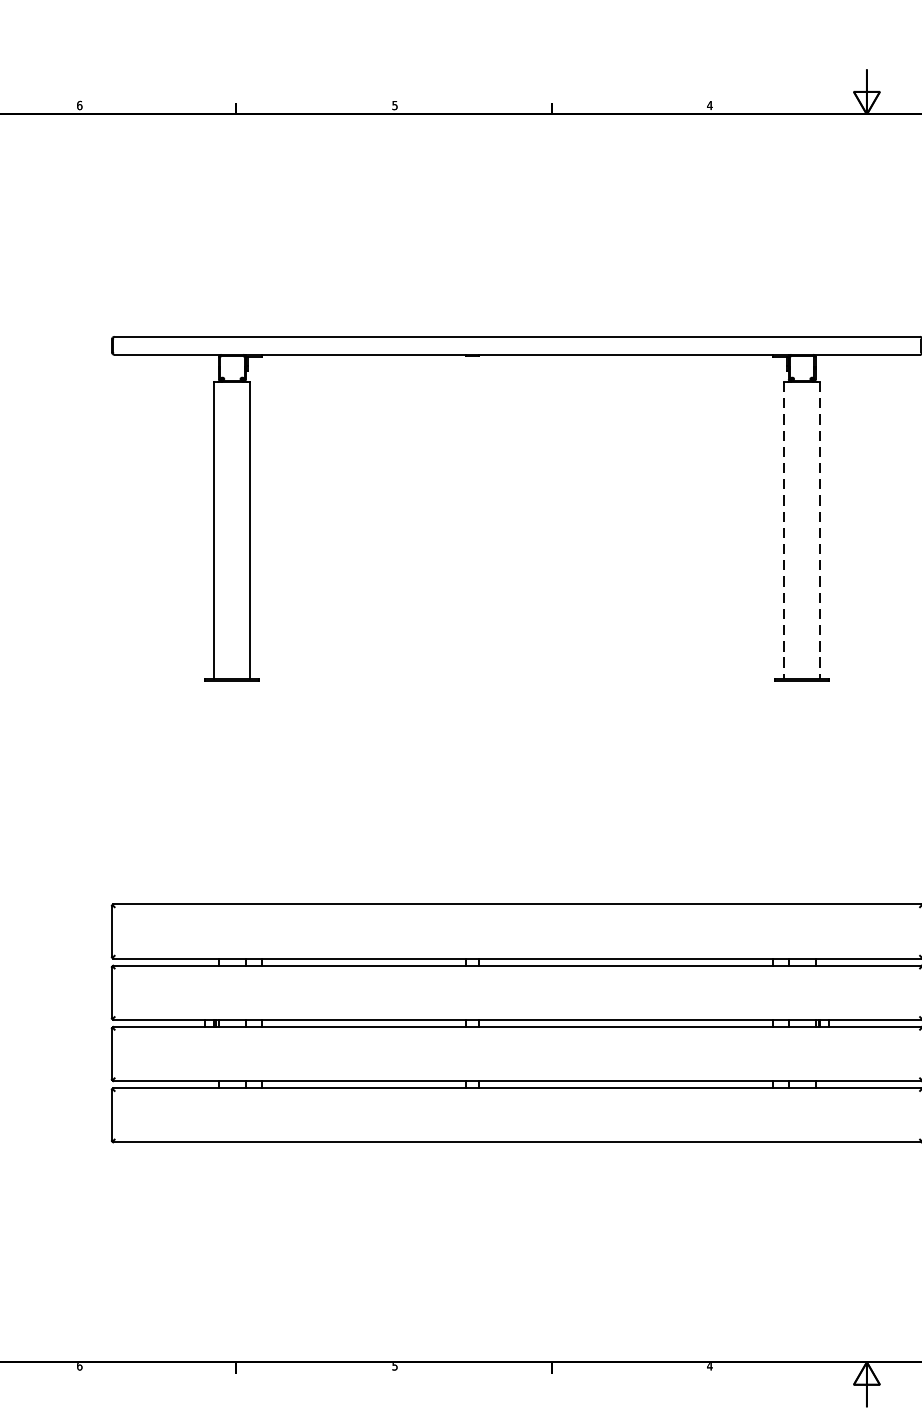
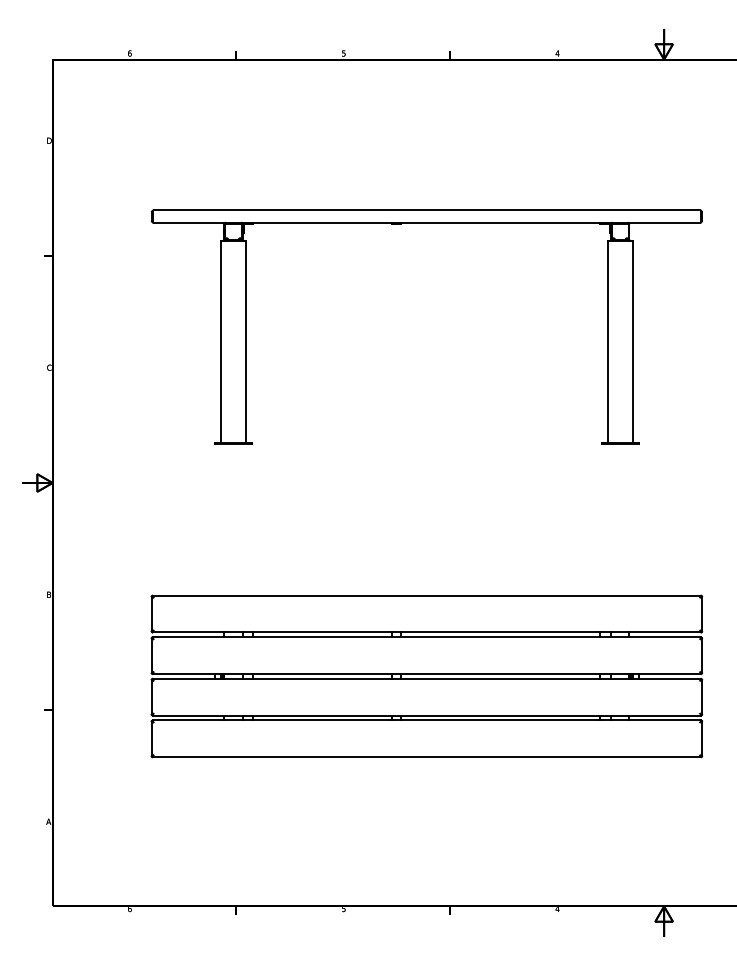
line: (784, 529) -> (608, 341), dashed -> solid
line: (820, 529) -> (632, 341), dashed -> solid

